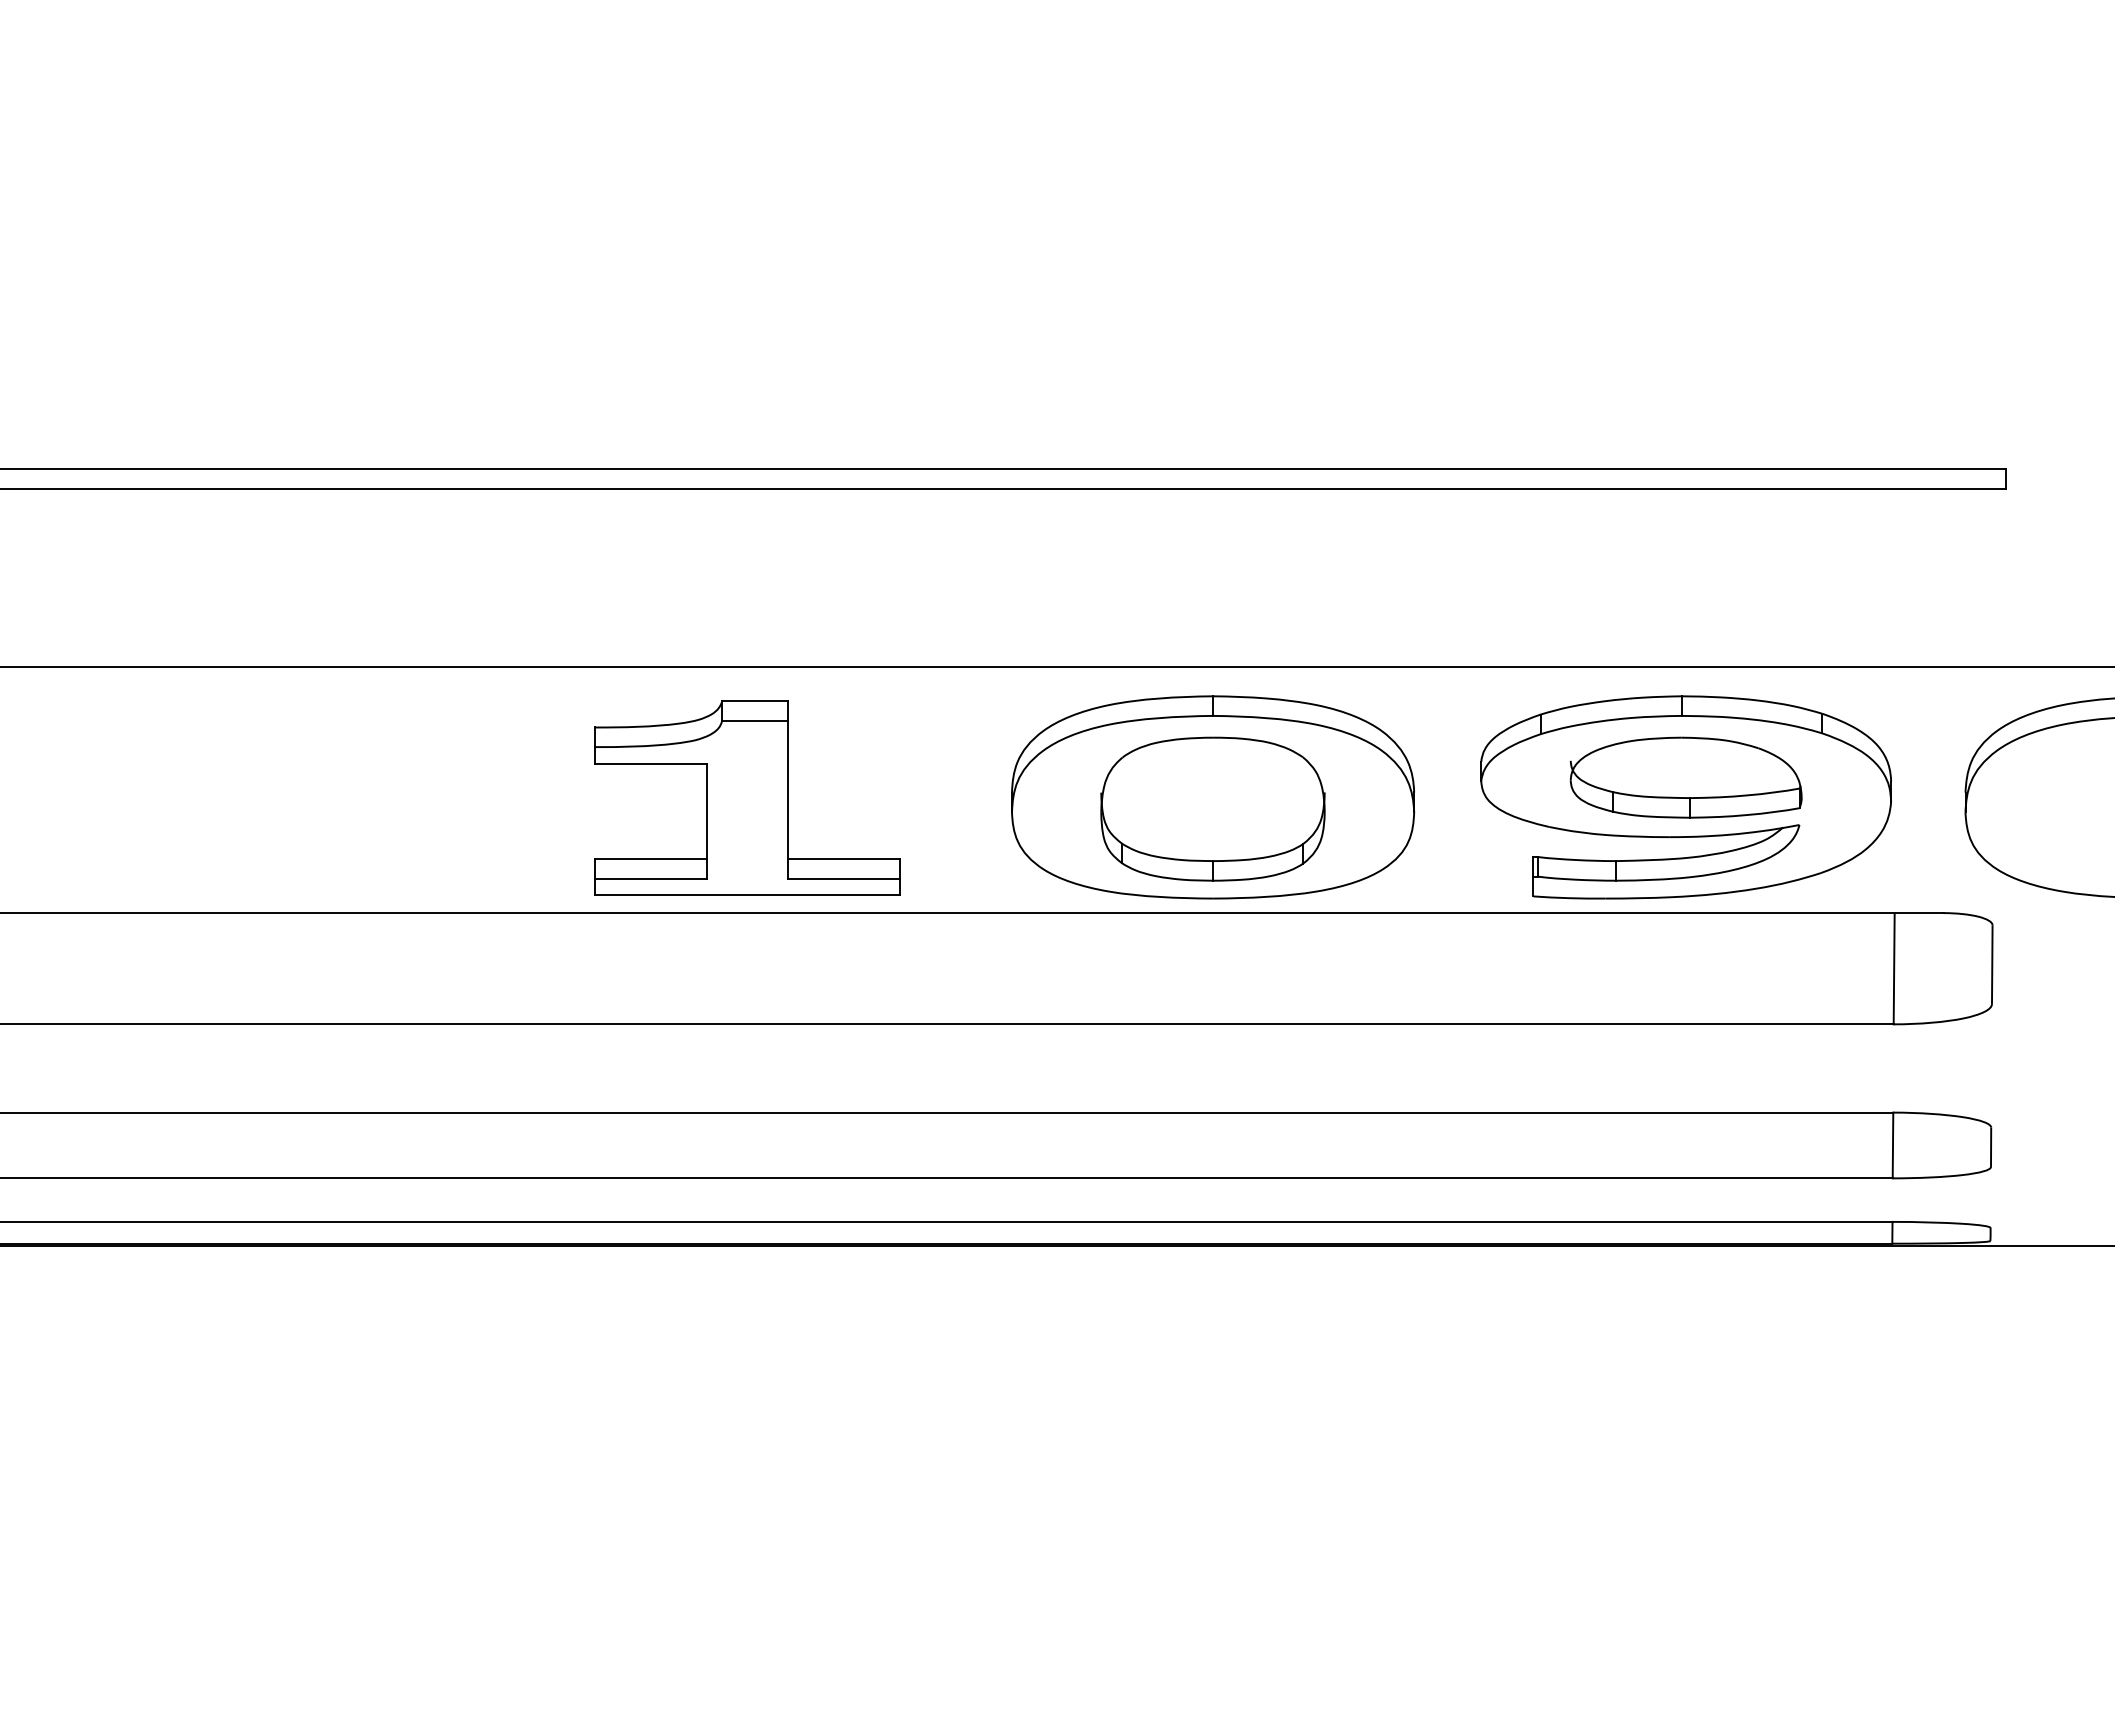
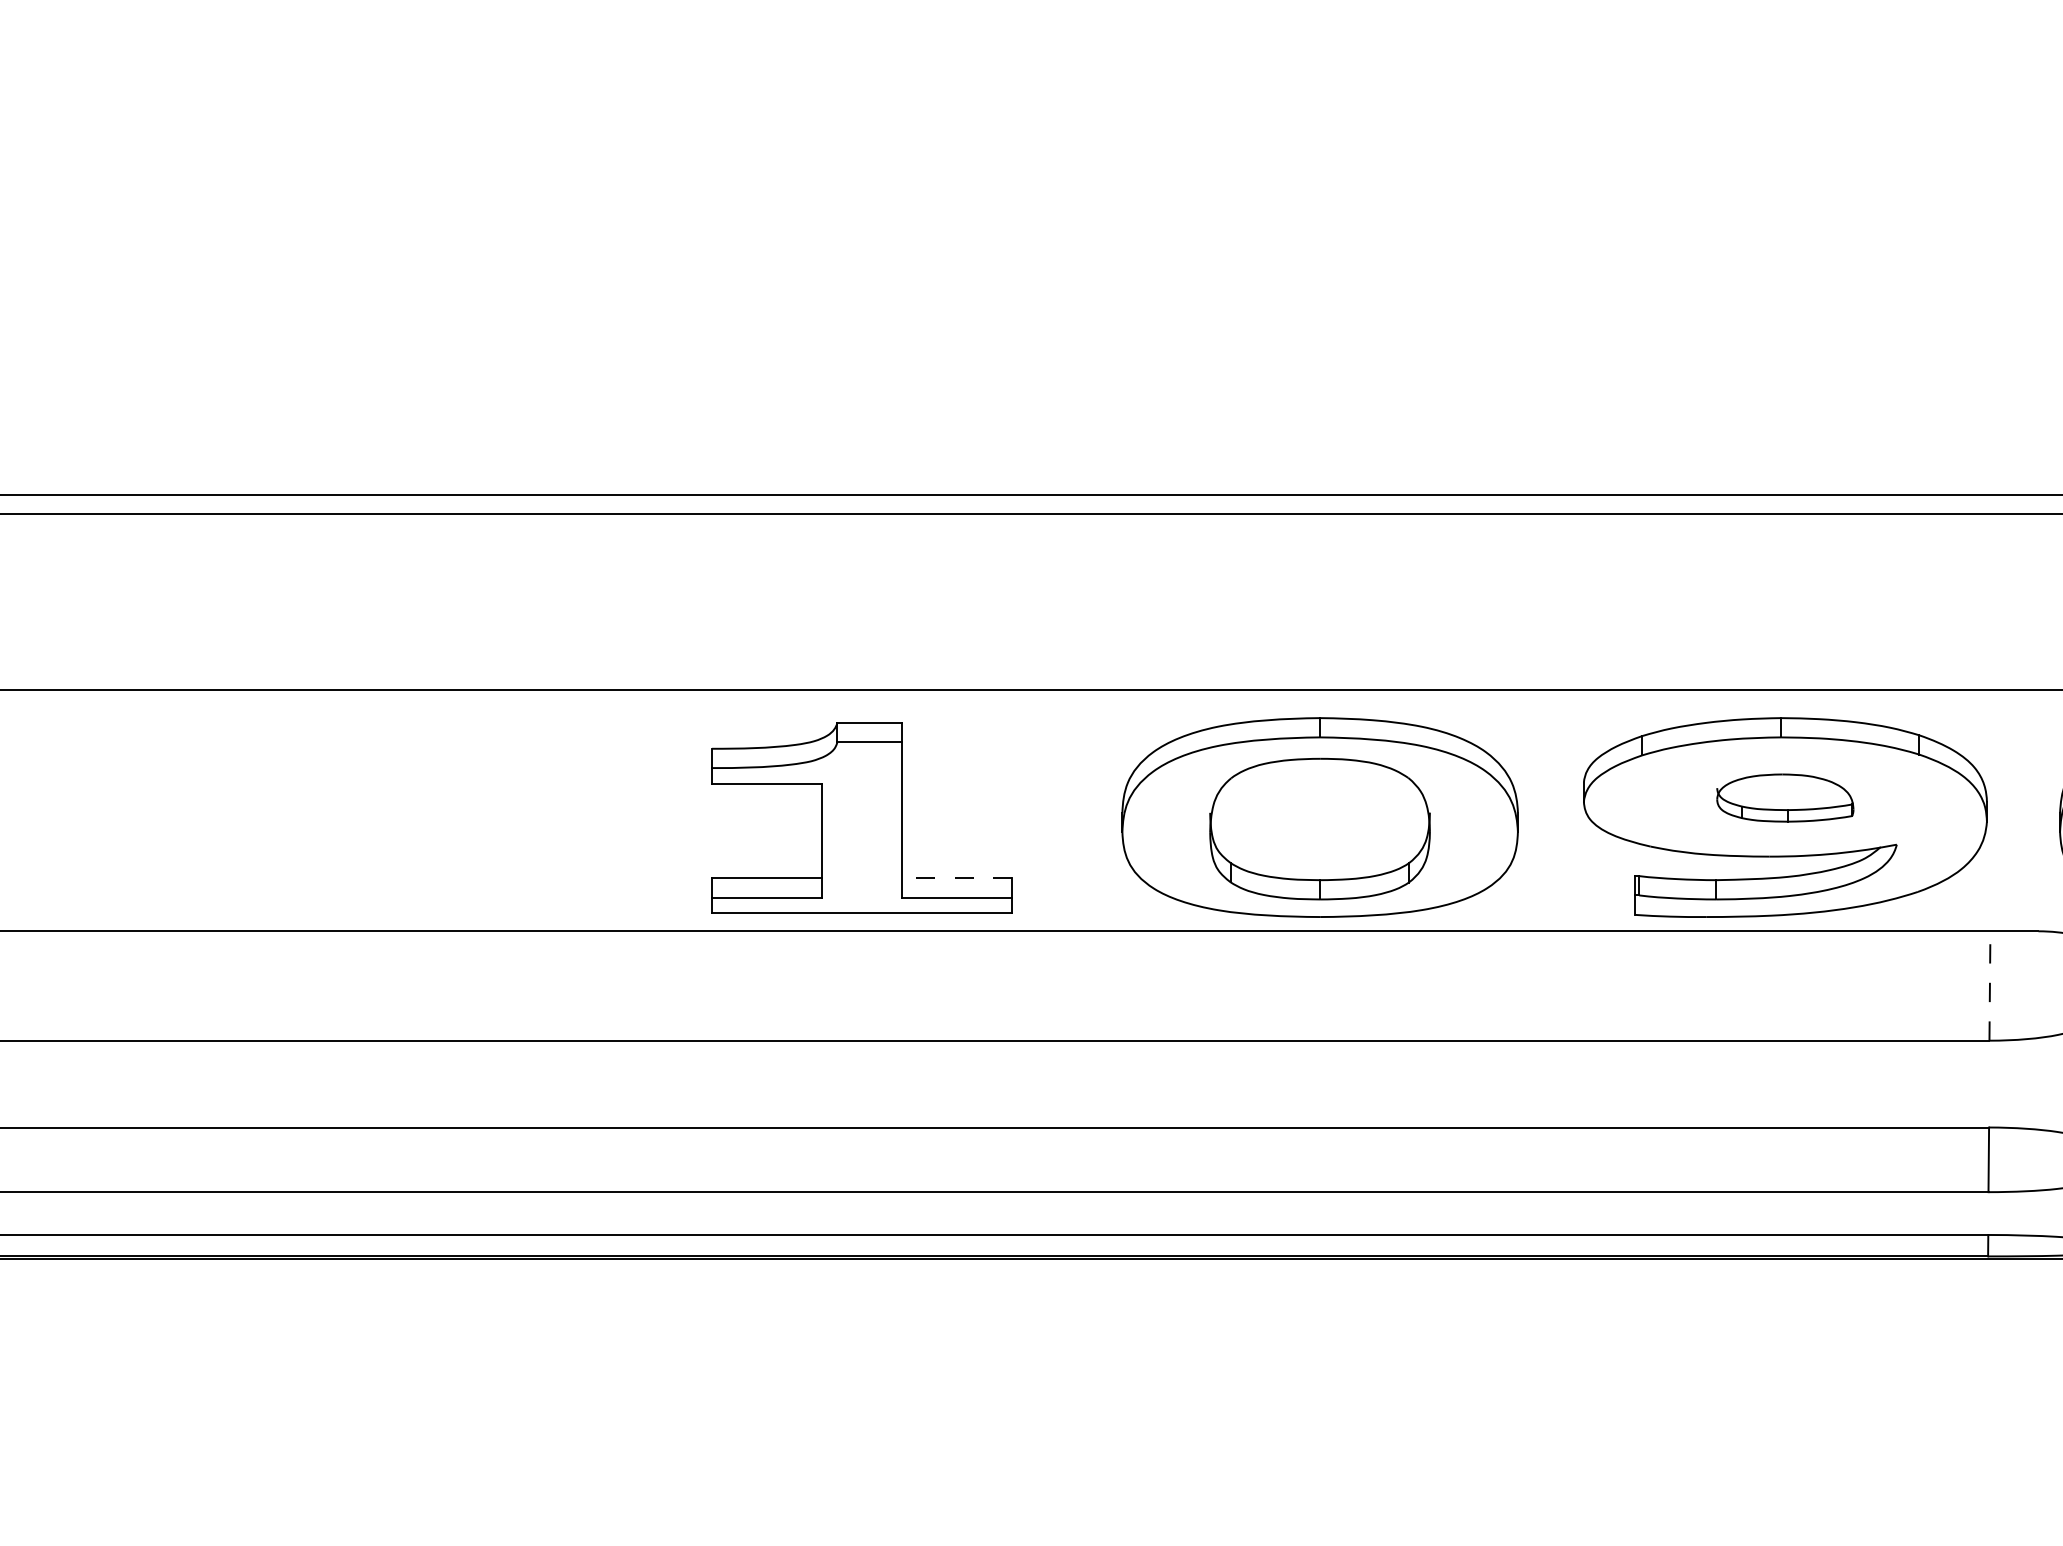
part: (1685, 777) -> (1784, 797), size x0.6
line: (844, 859) -> (957, 878), solid -> dashed
line: (1894, 968) -> (1990, 985), solid -> dashed

